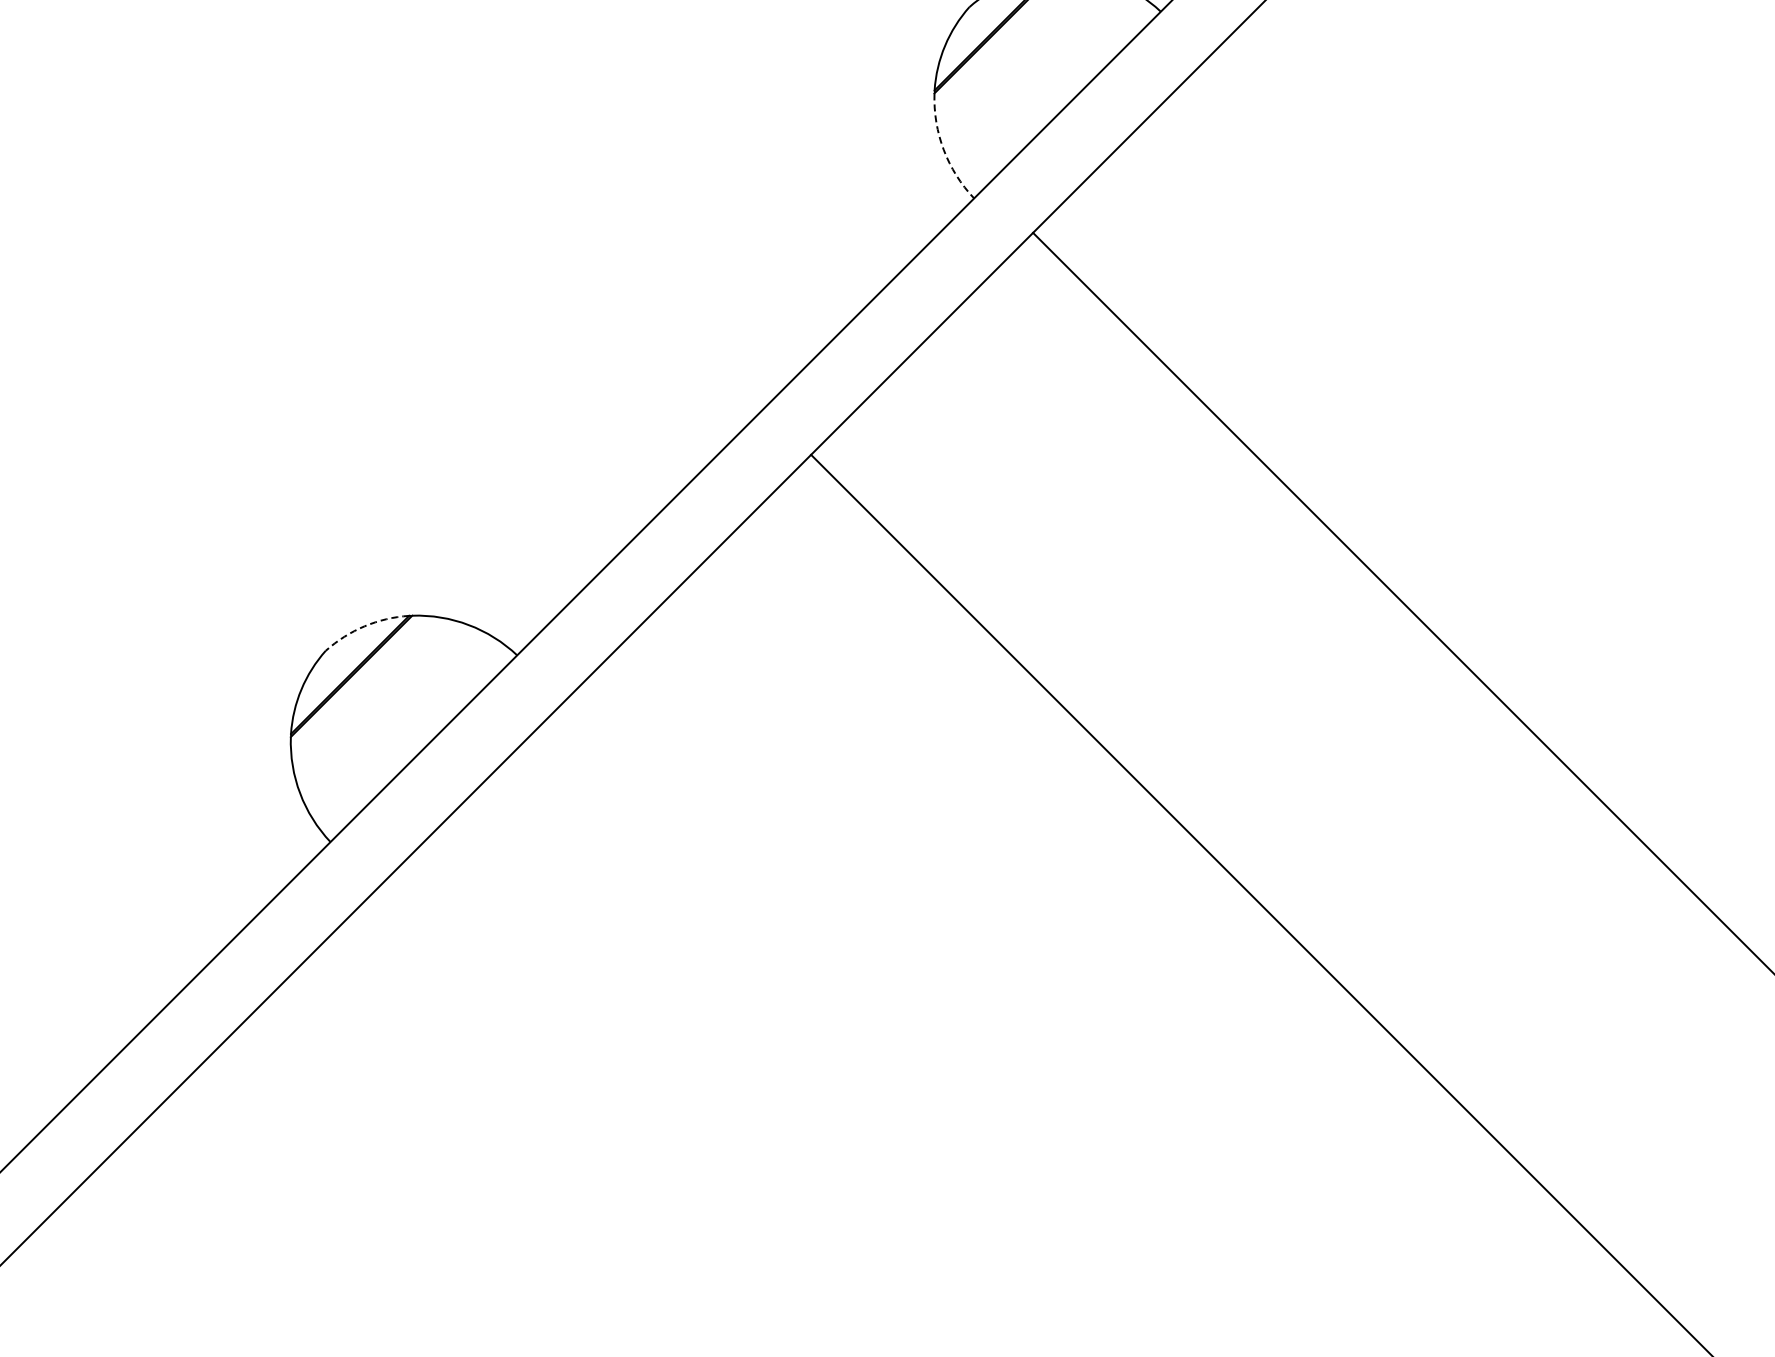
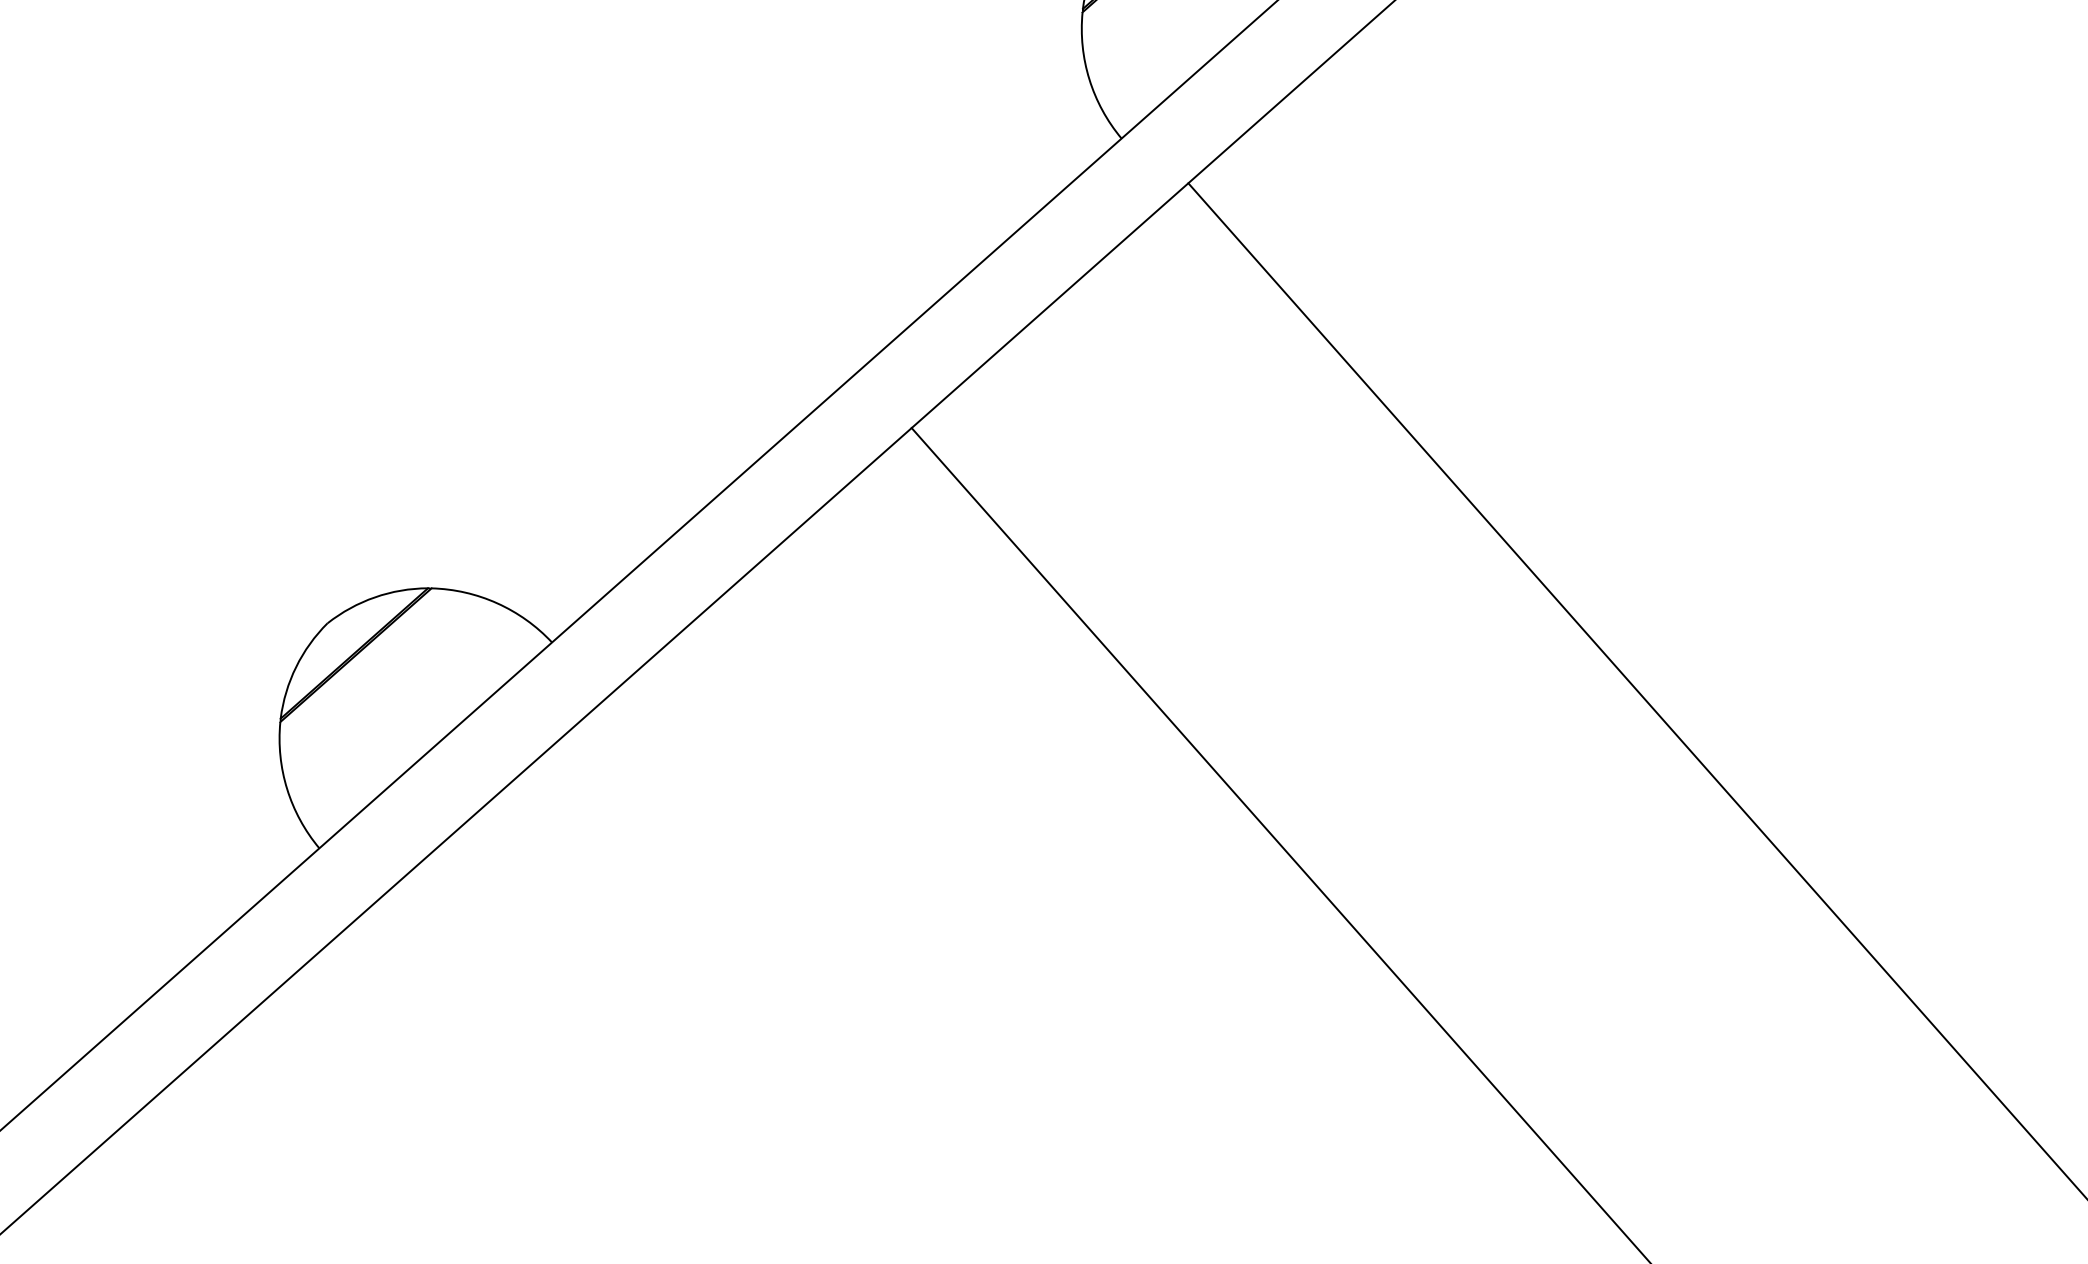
arc: (943, 149) -> (1089, 78), dashed -> solid
arc: (364, 626) -> (374, 597), dashed -> solid

